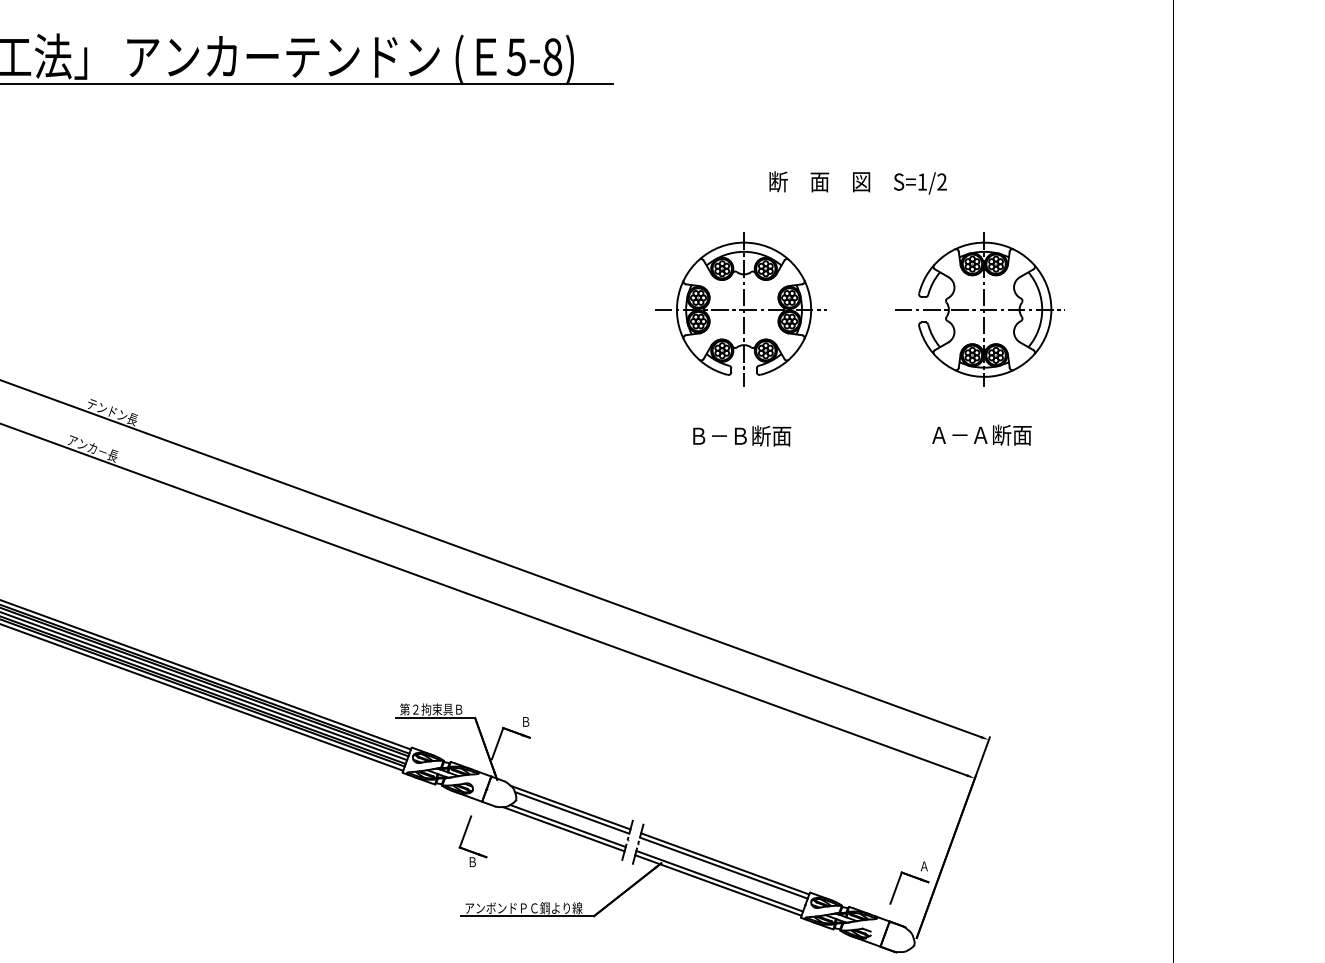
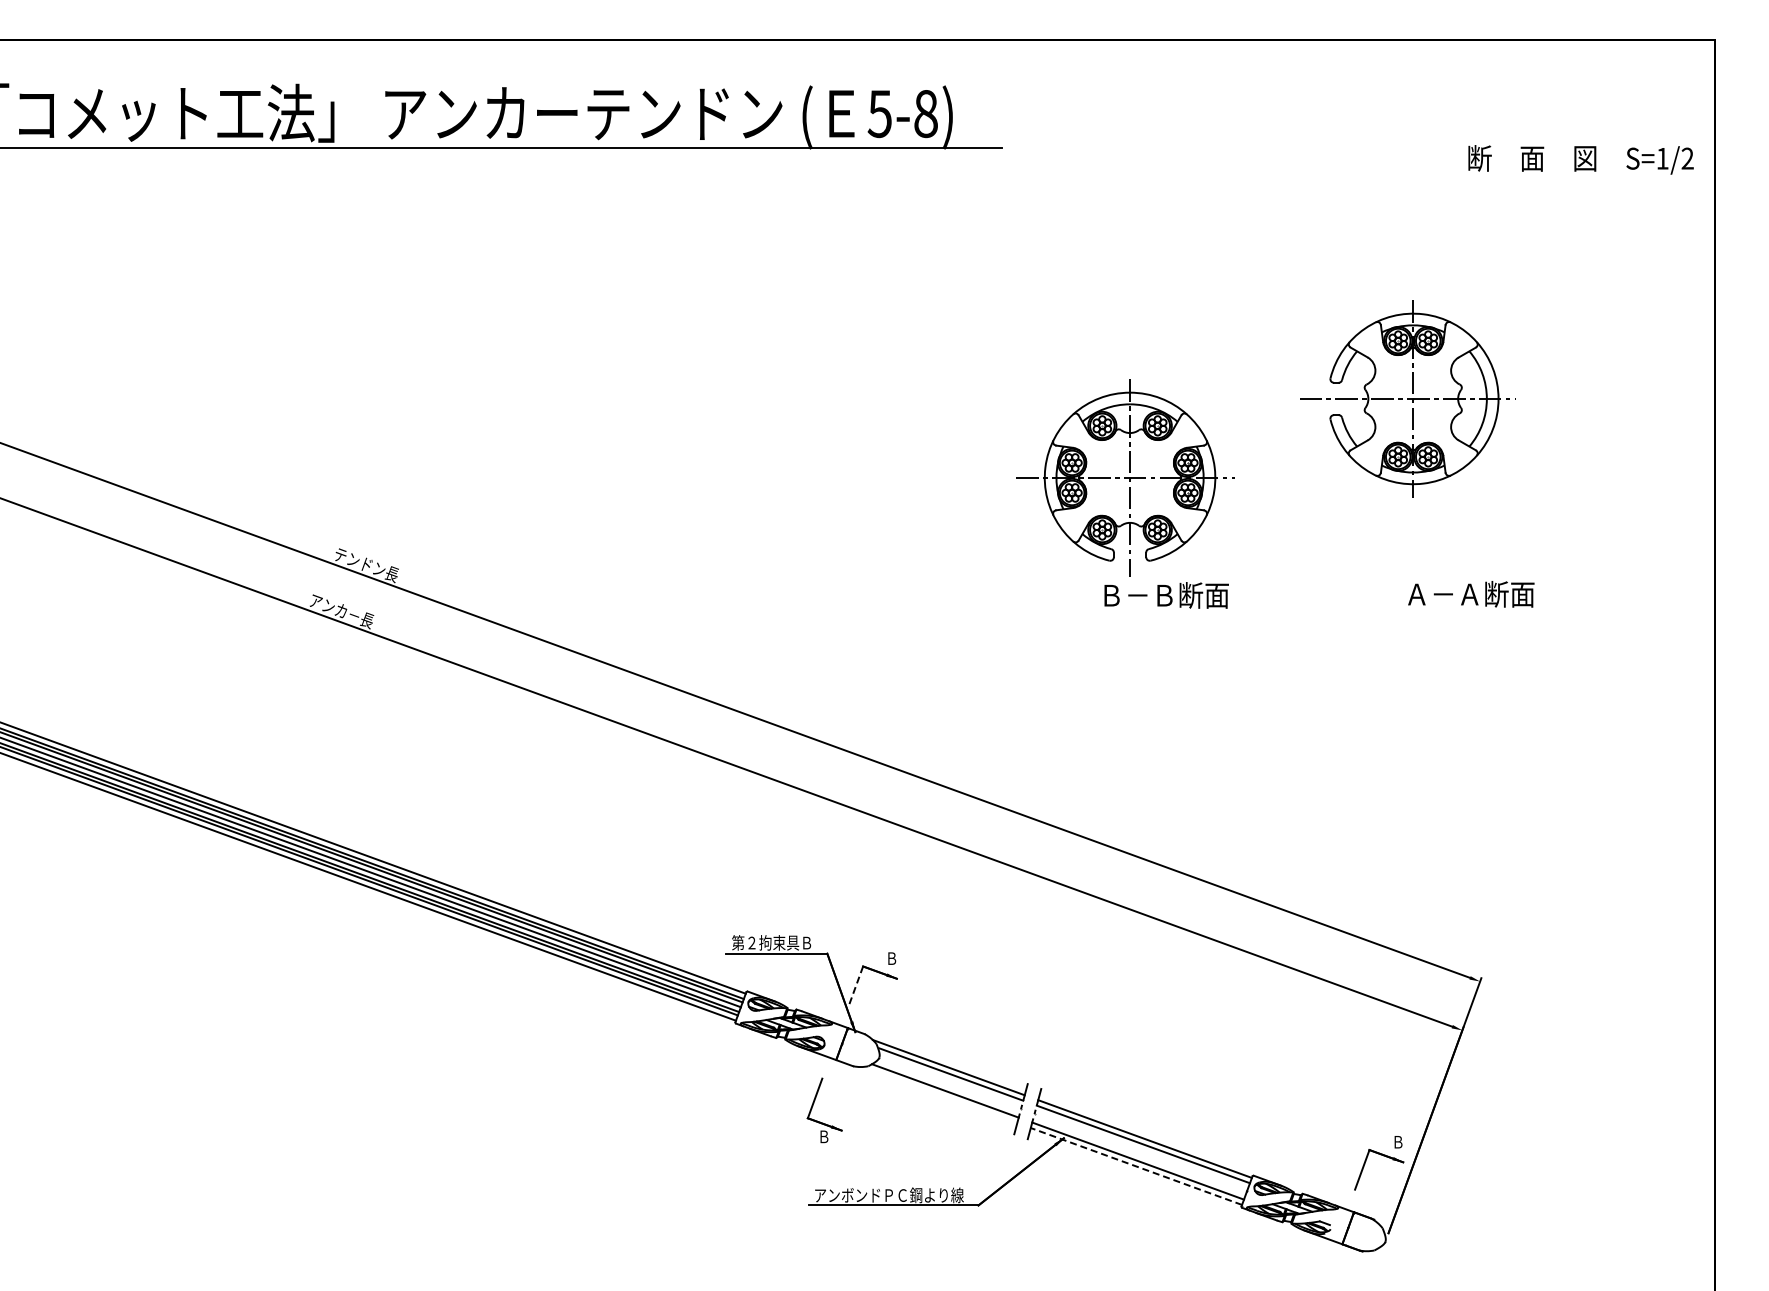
text: (857, 182) -> (1580, 159), moved
part: (740, 309) -> (1125, 477), moved
part: (979, 309) -> (1407, 398), moved
line: (497, 743) -> (855, 986), solid -> dashed
line: (564, 828) -> (940, 1094), removed
text: (923, 866) -> (1397, 1142), Ａ -> Ｂ
line: (717, 885) -> (1135, 1166), solid -> dashed

